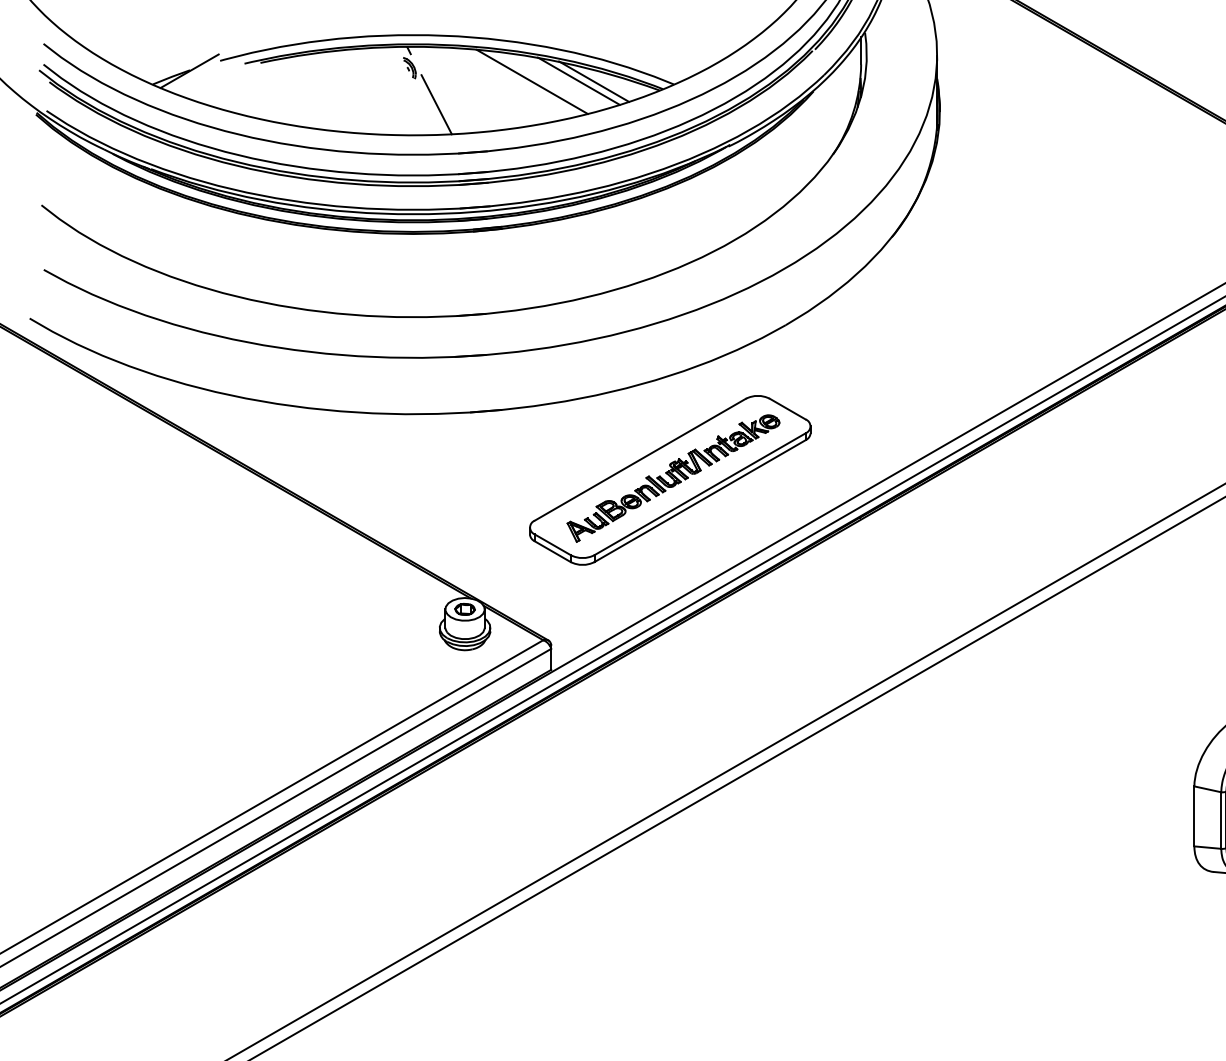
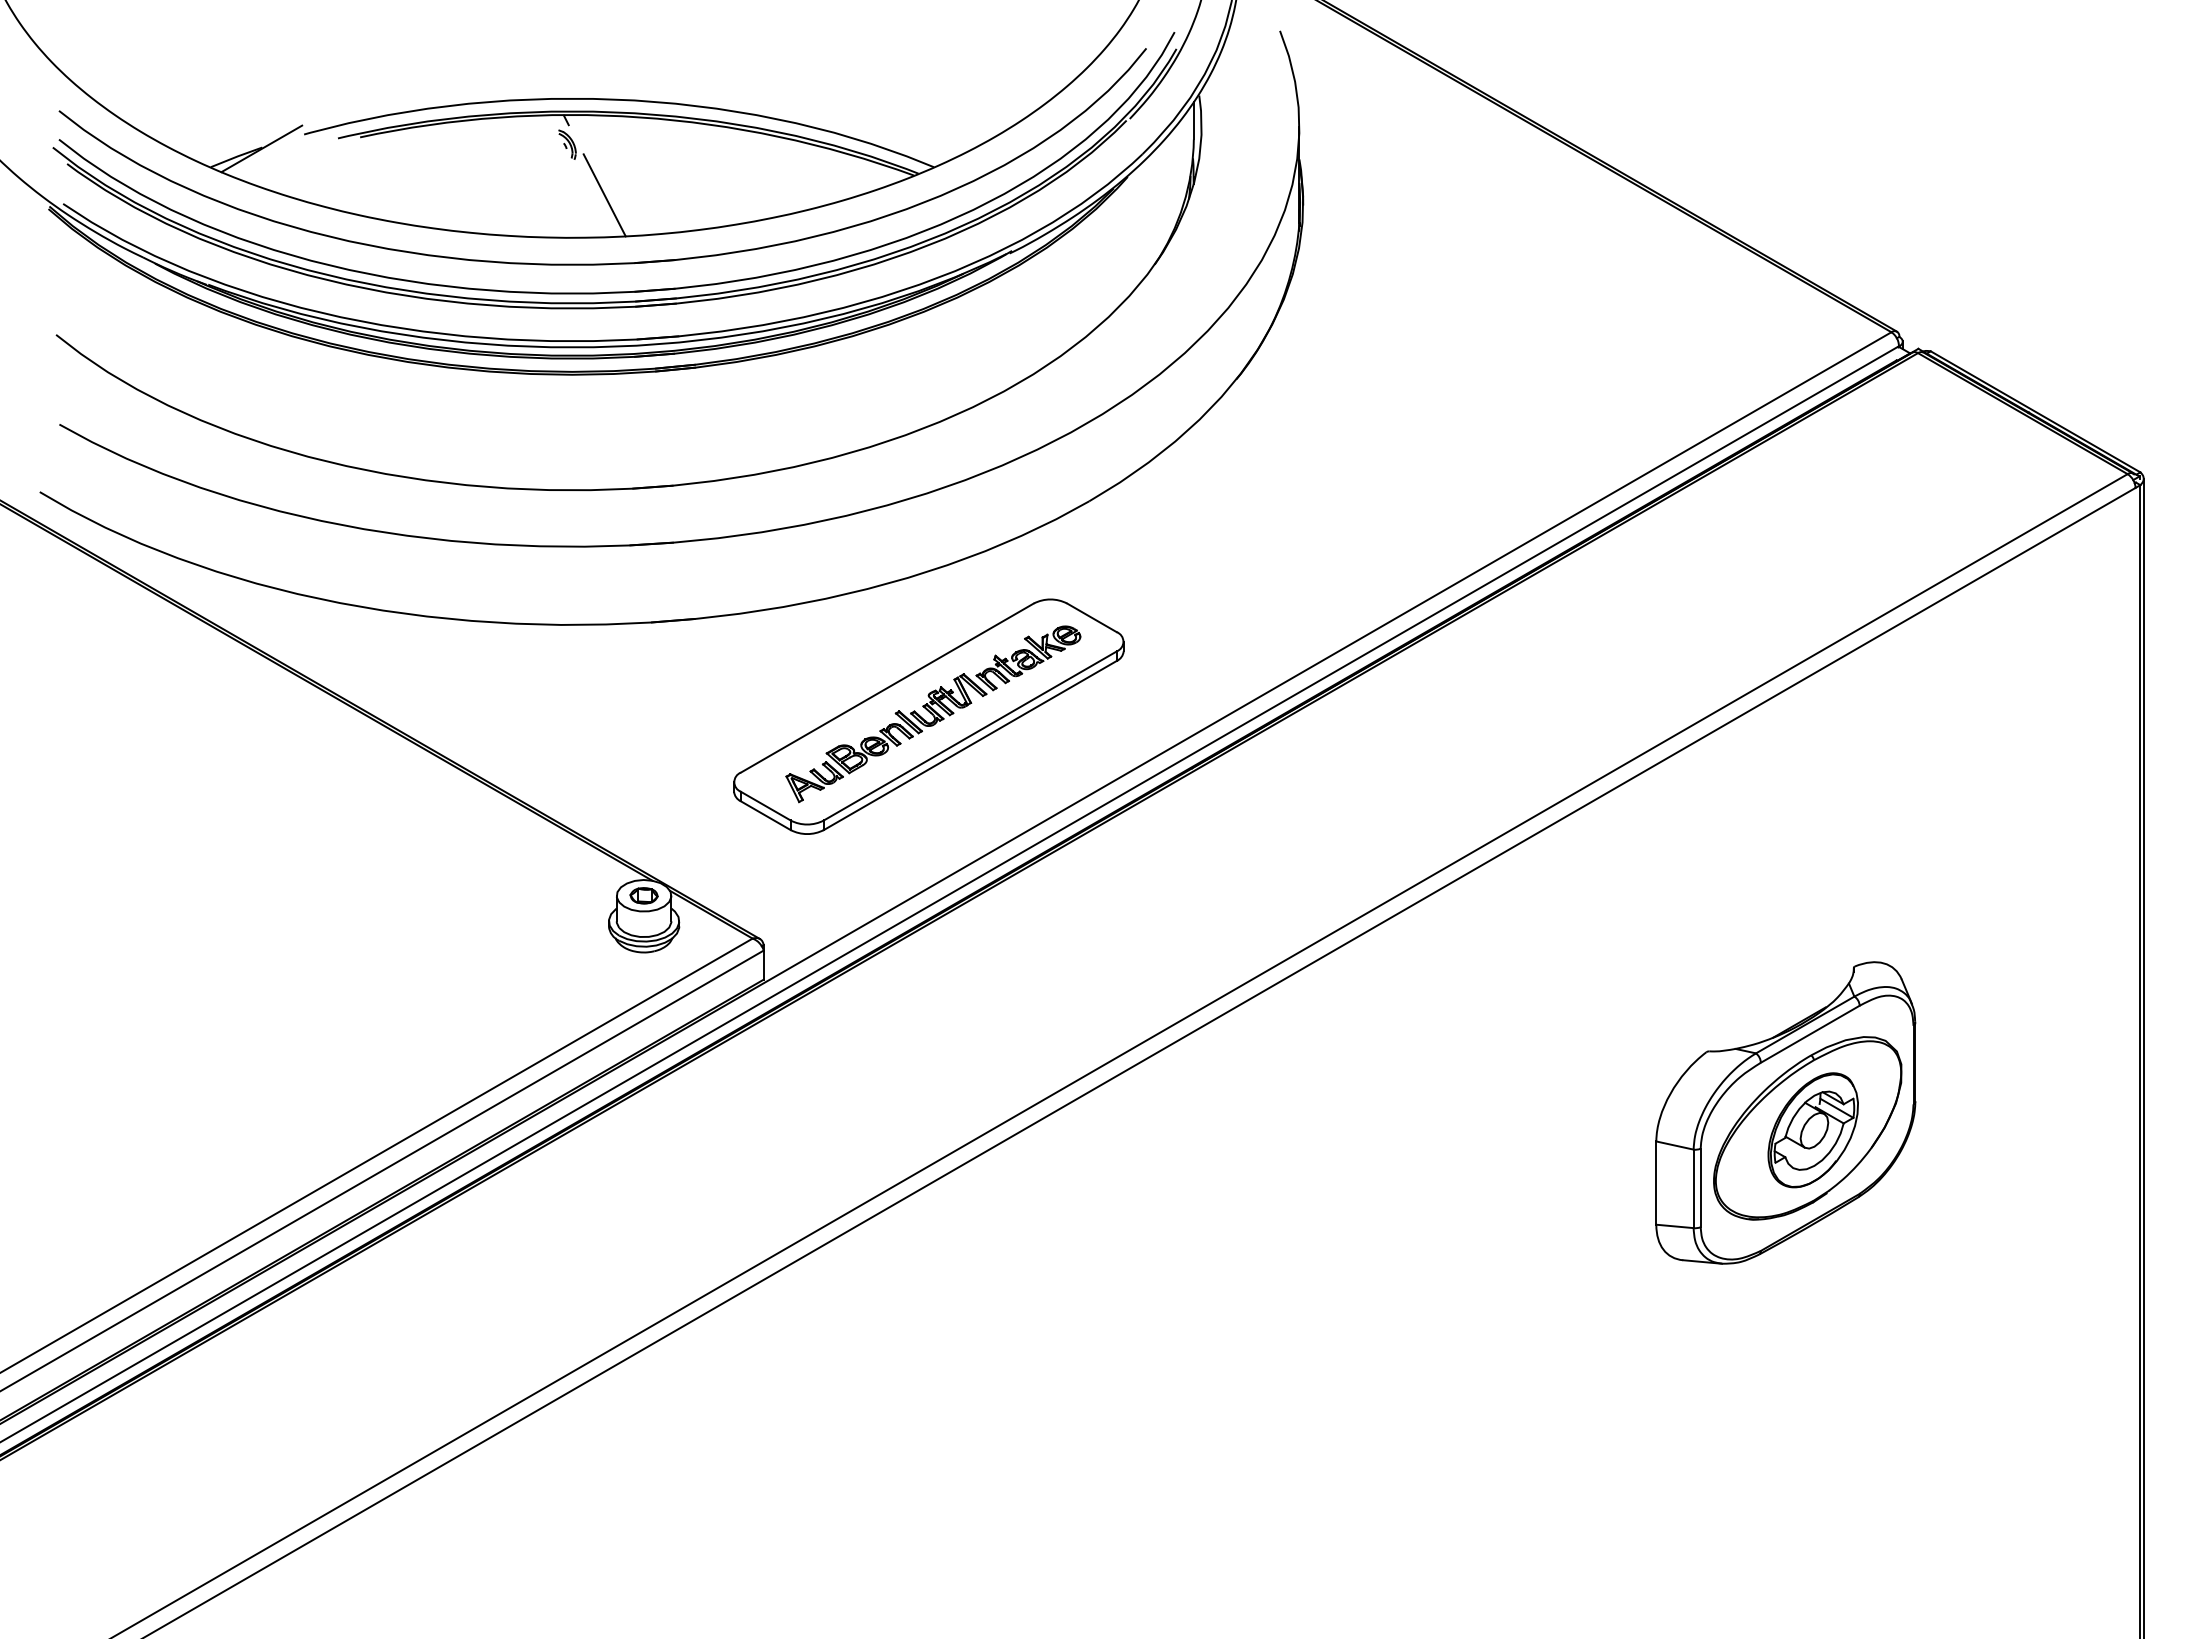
line: (532, 81) -> (737, 163), removed
line: (578, 81) -> (801, 162), removed
line: (593, 81) -> (822, 163), removed

